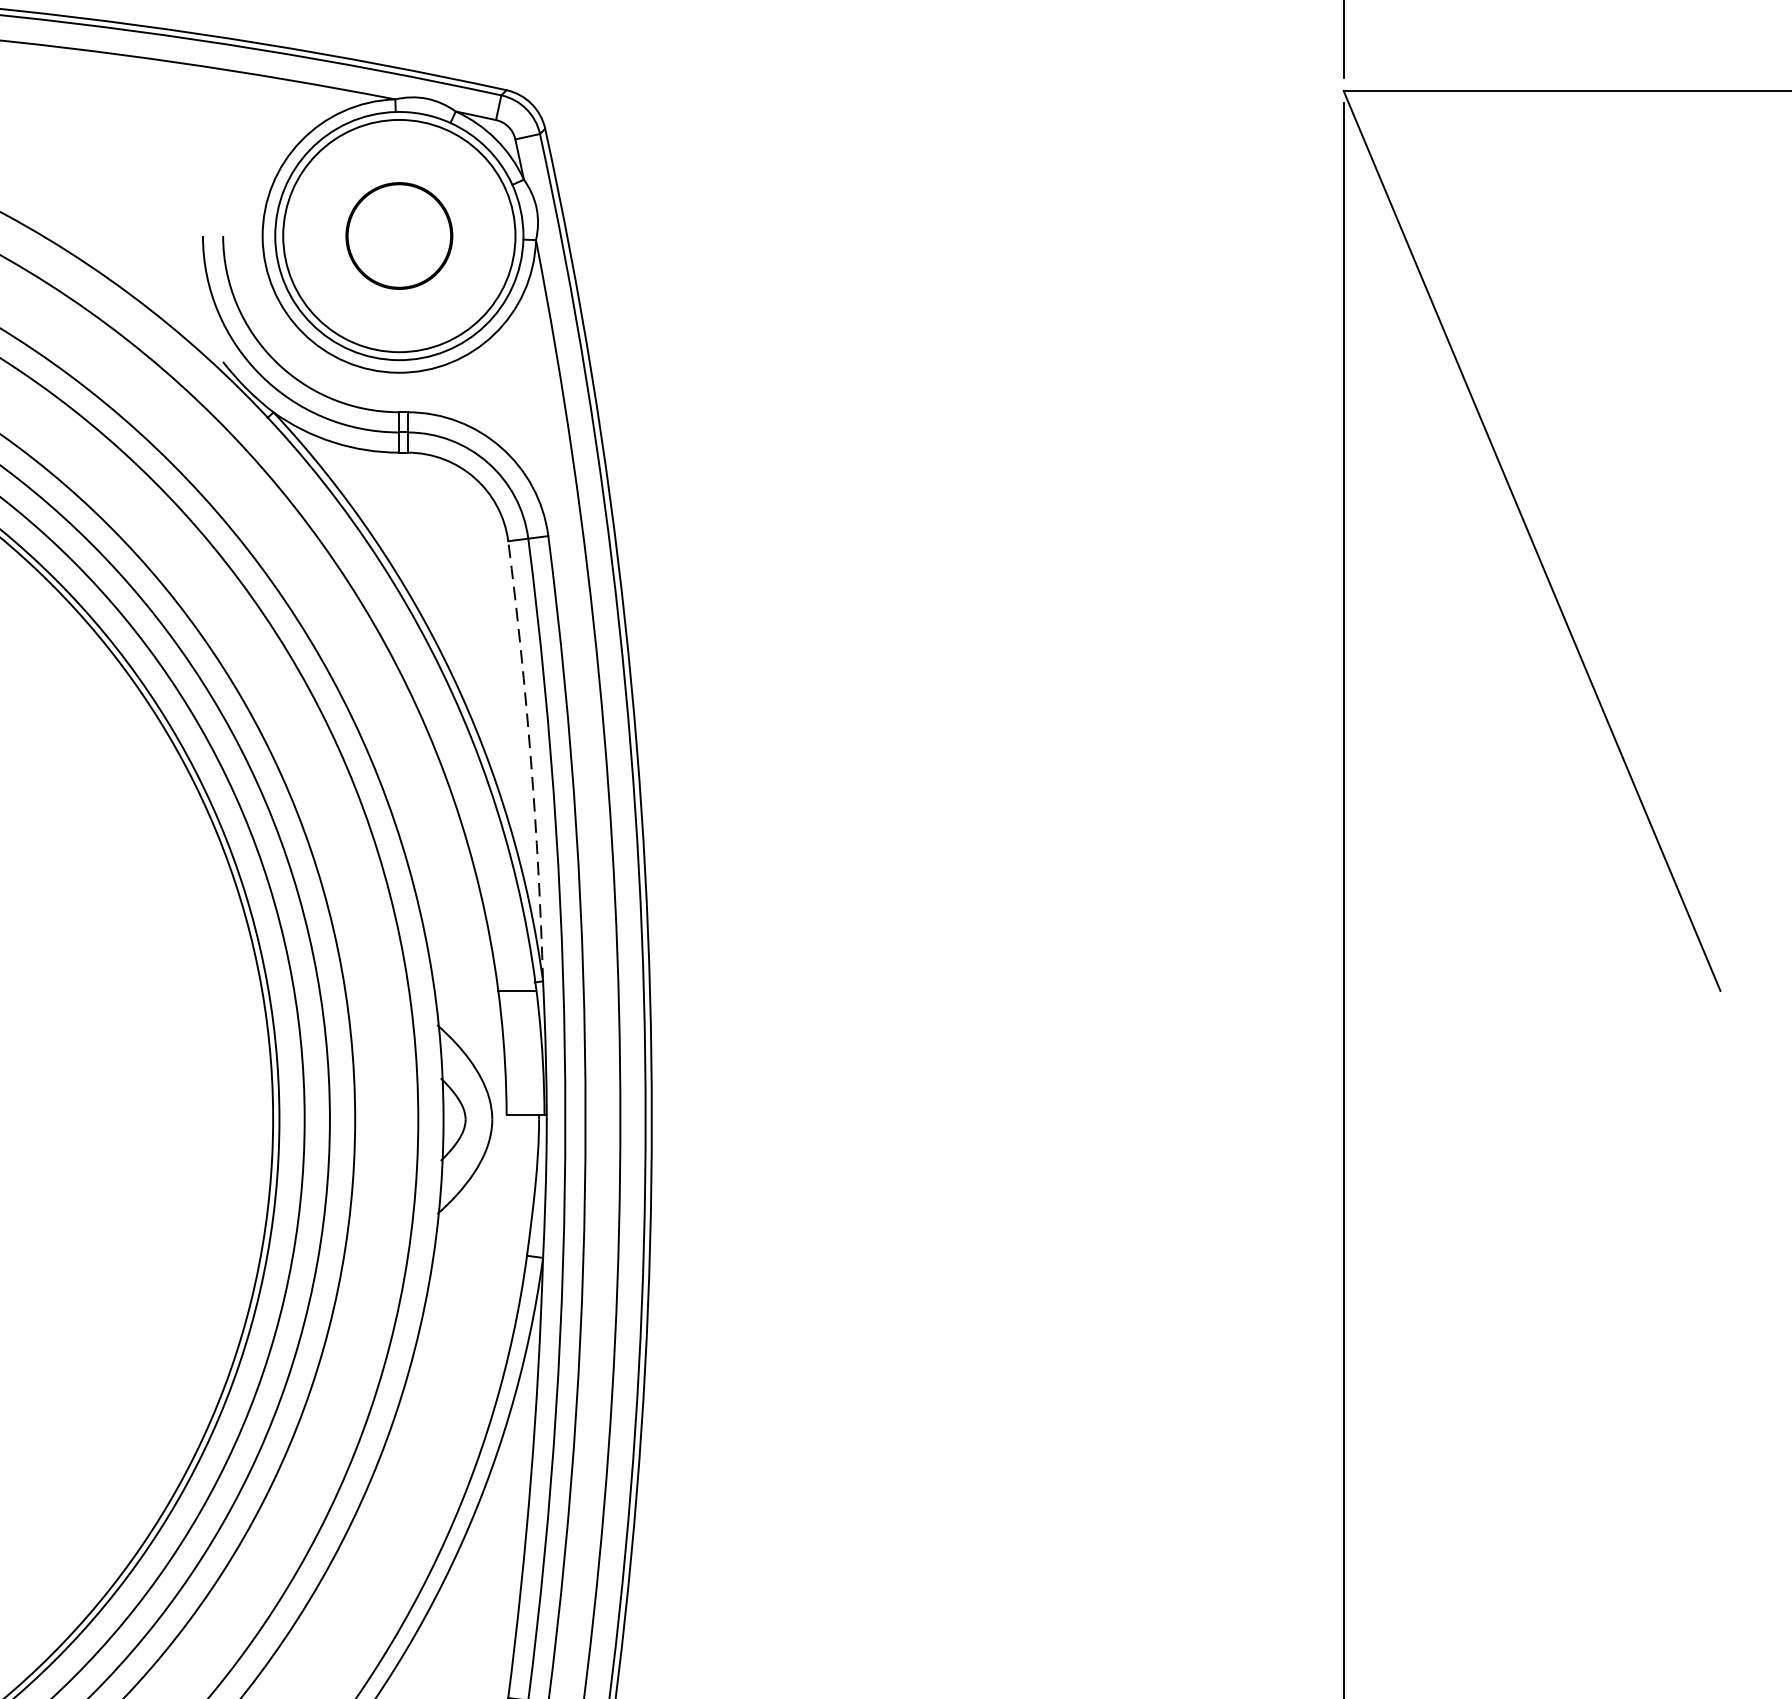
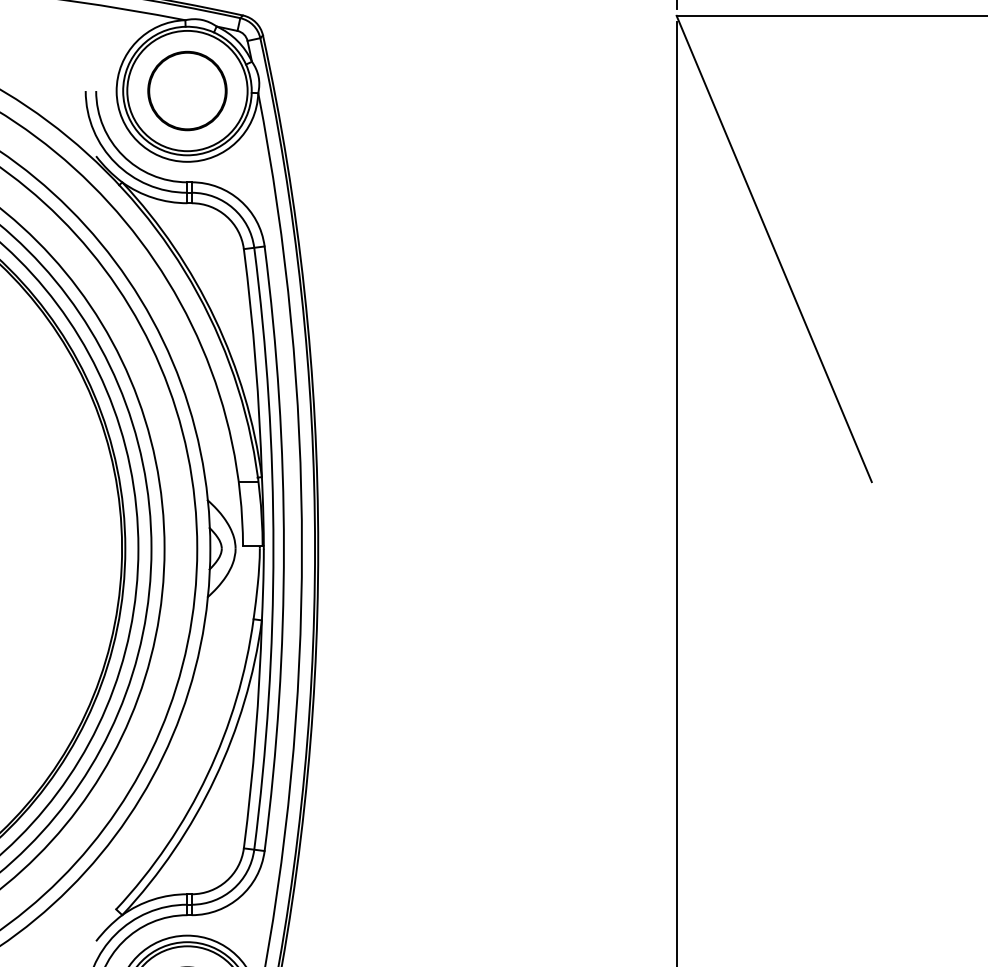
part: (399, 235) -> (187, 90), size x1.43
arc: (530, 760) -> (255, 362), dashed -> solid

